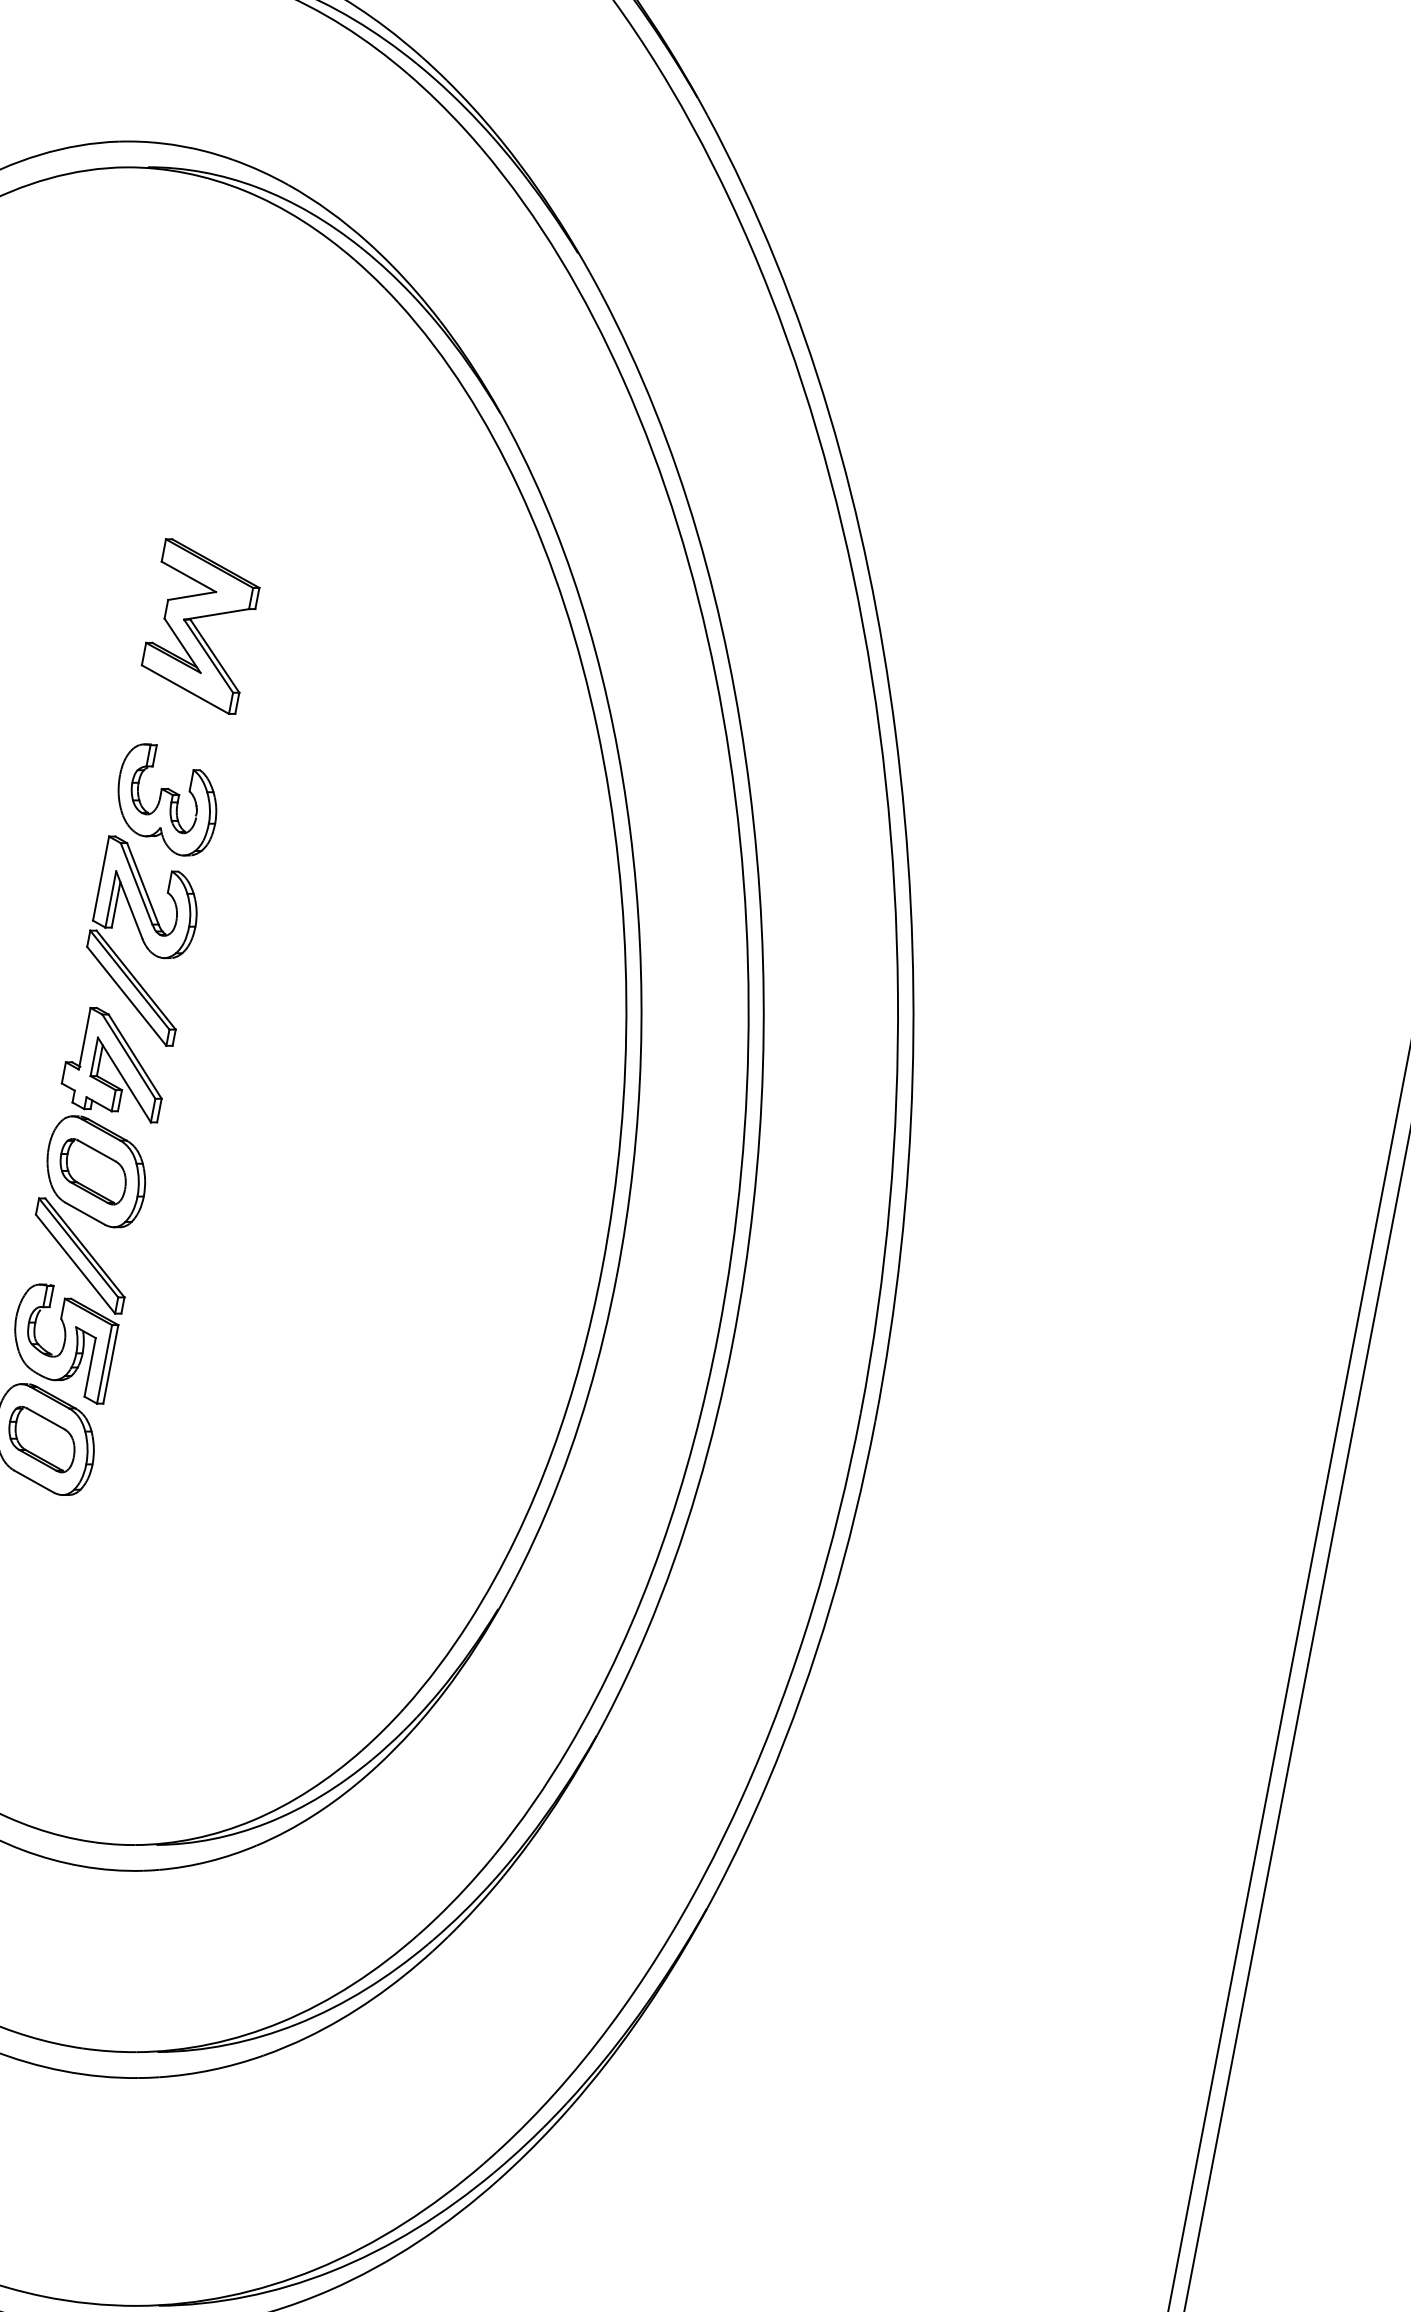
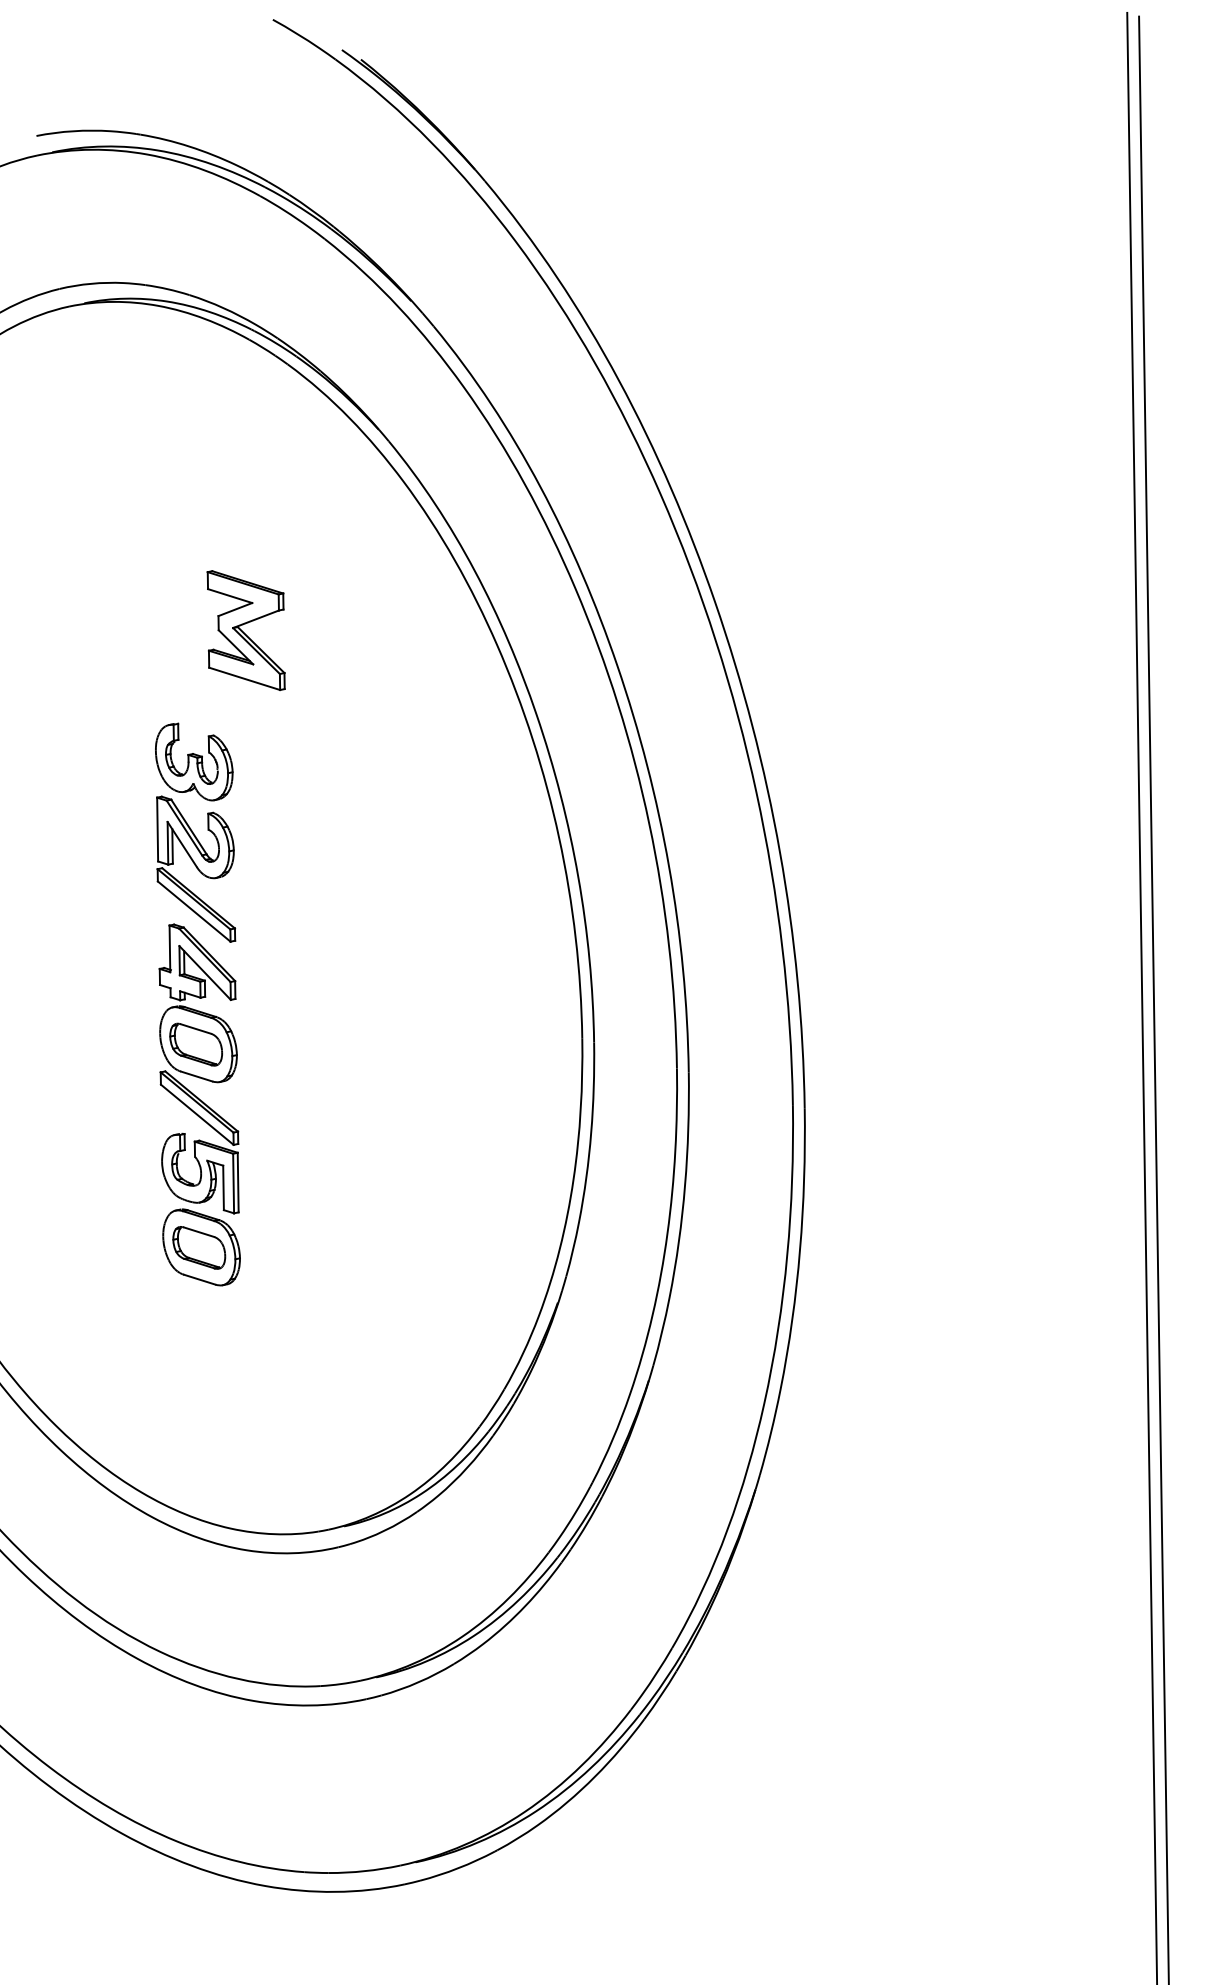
part: (199, 626) -> (245, 630), moved

